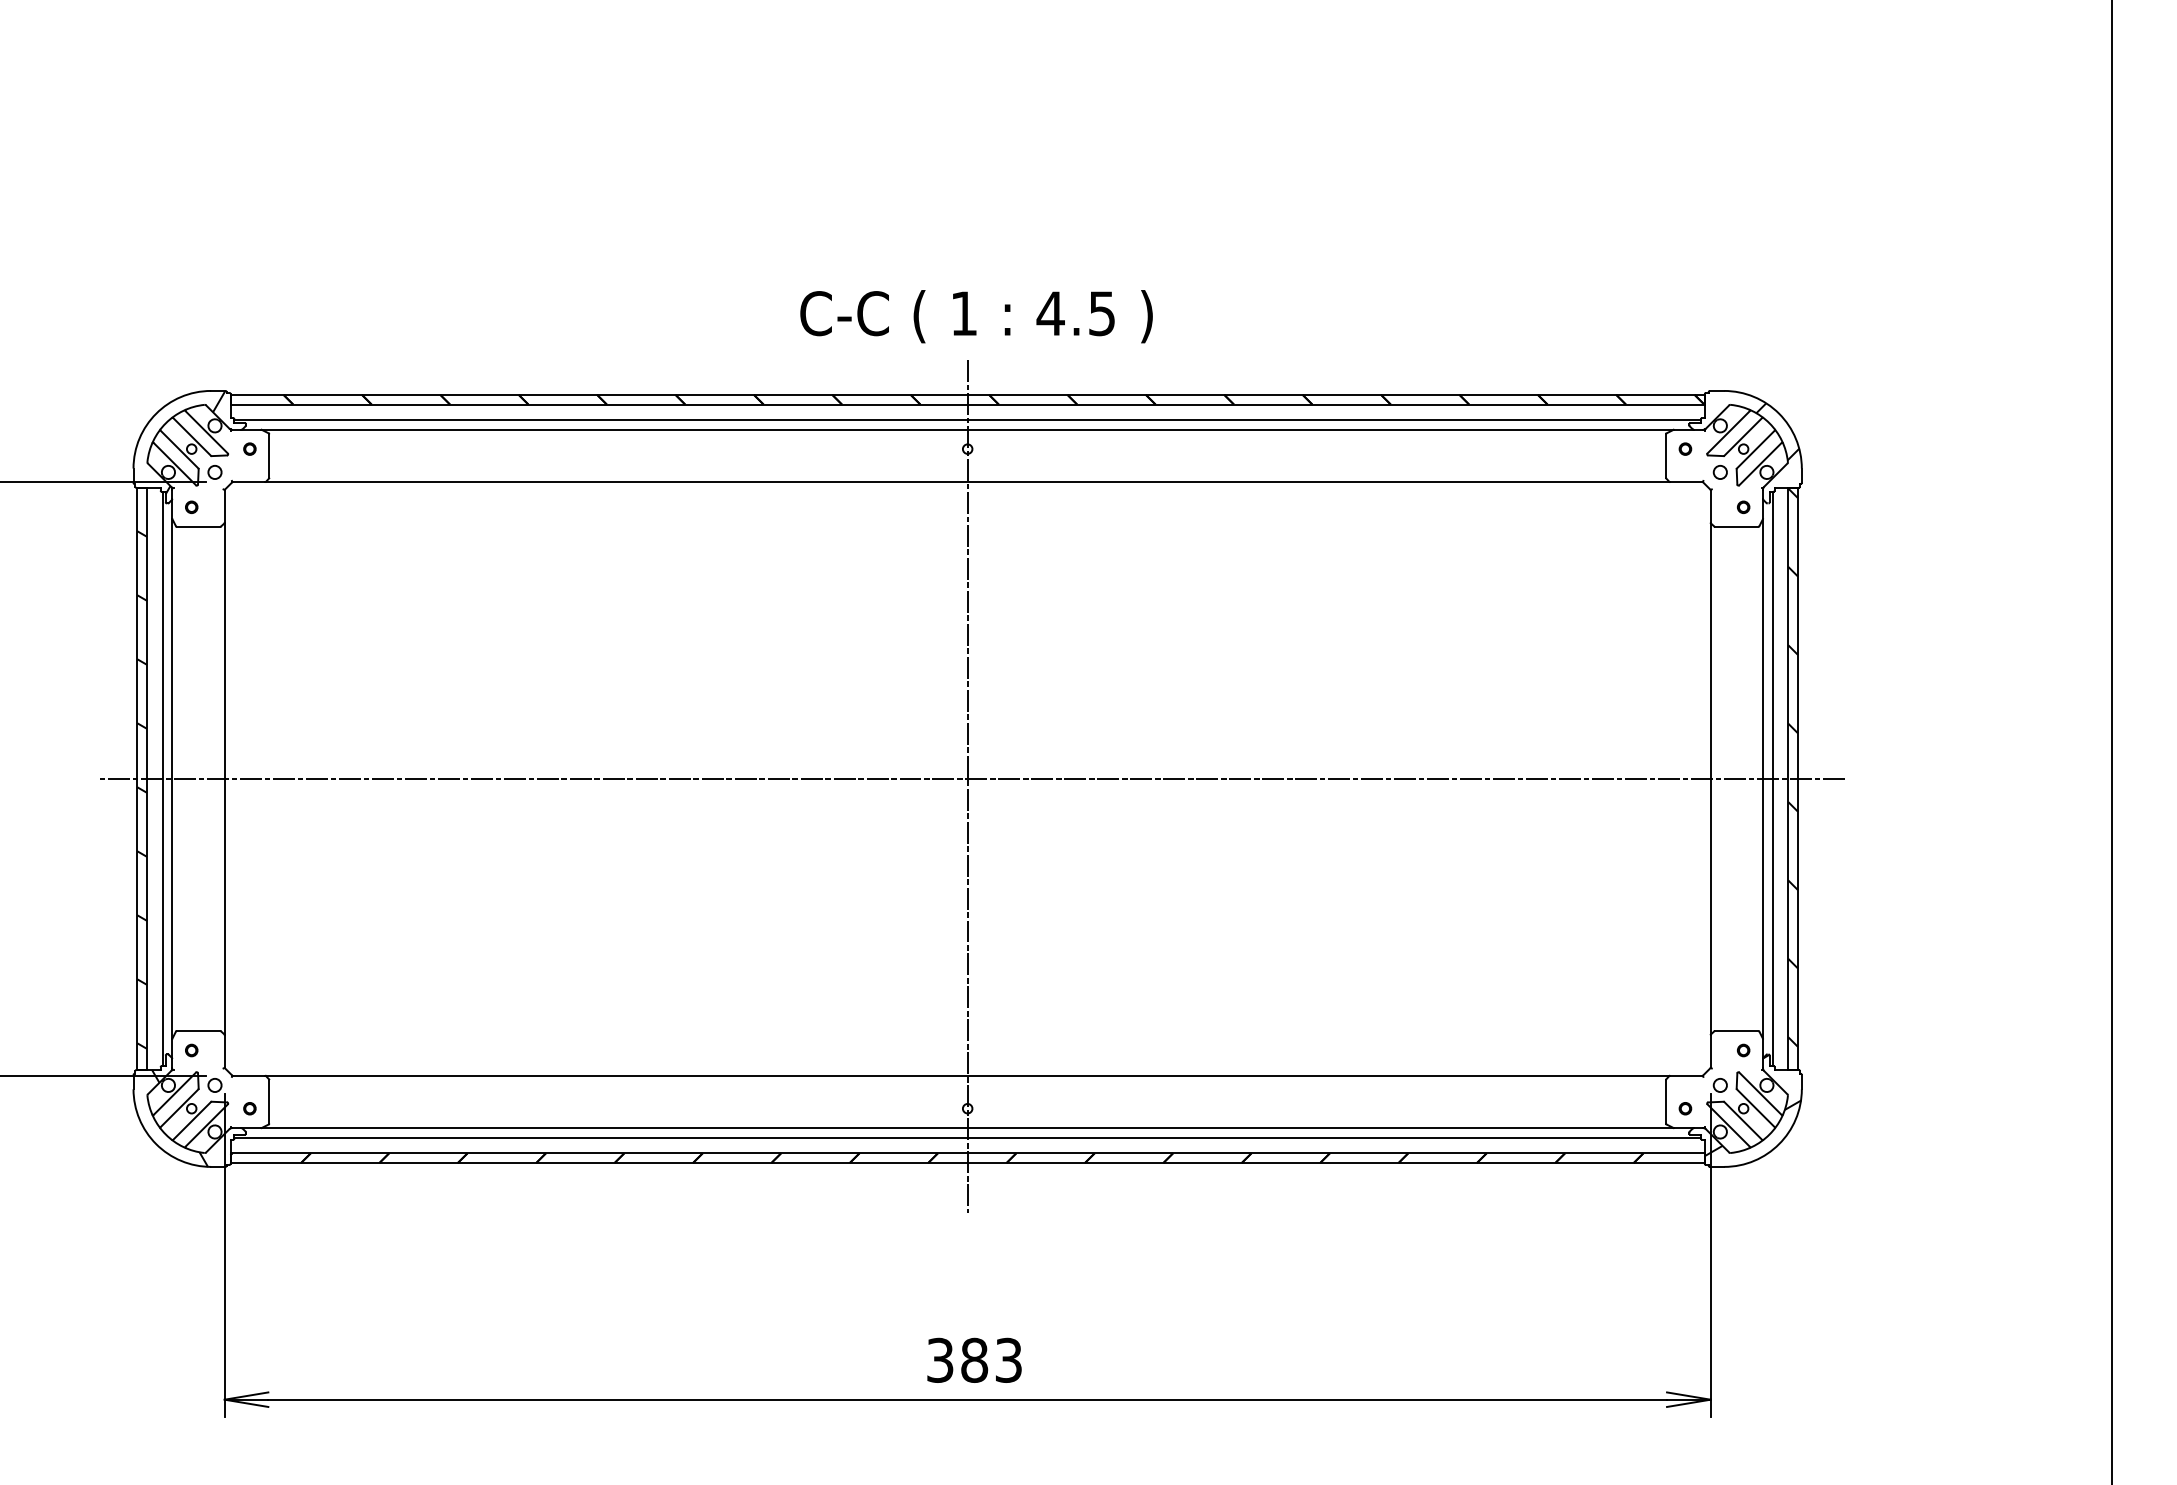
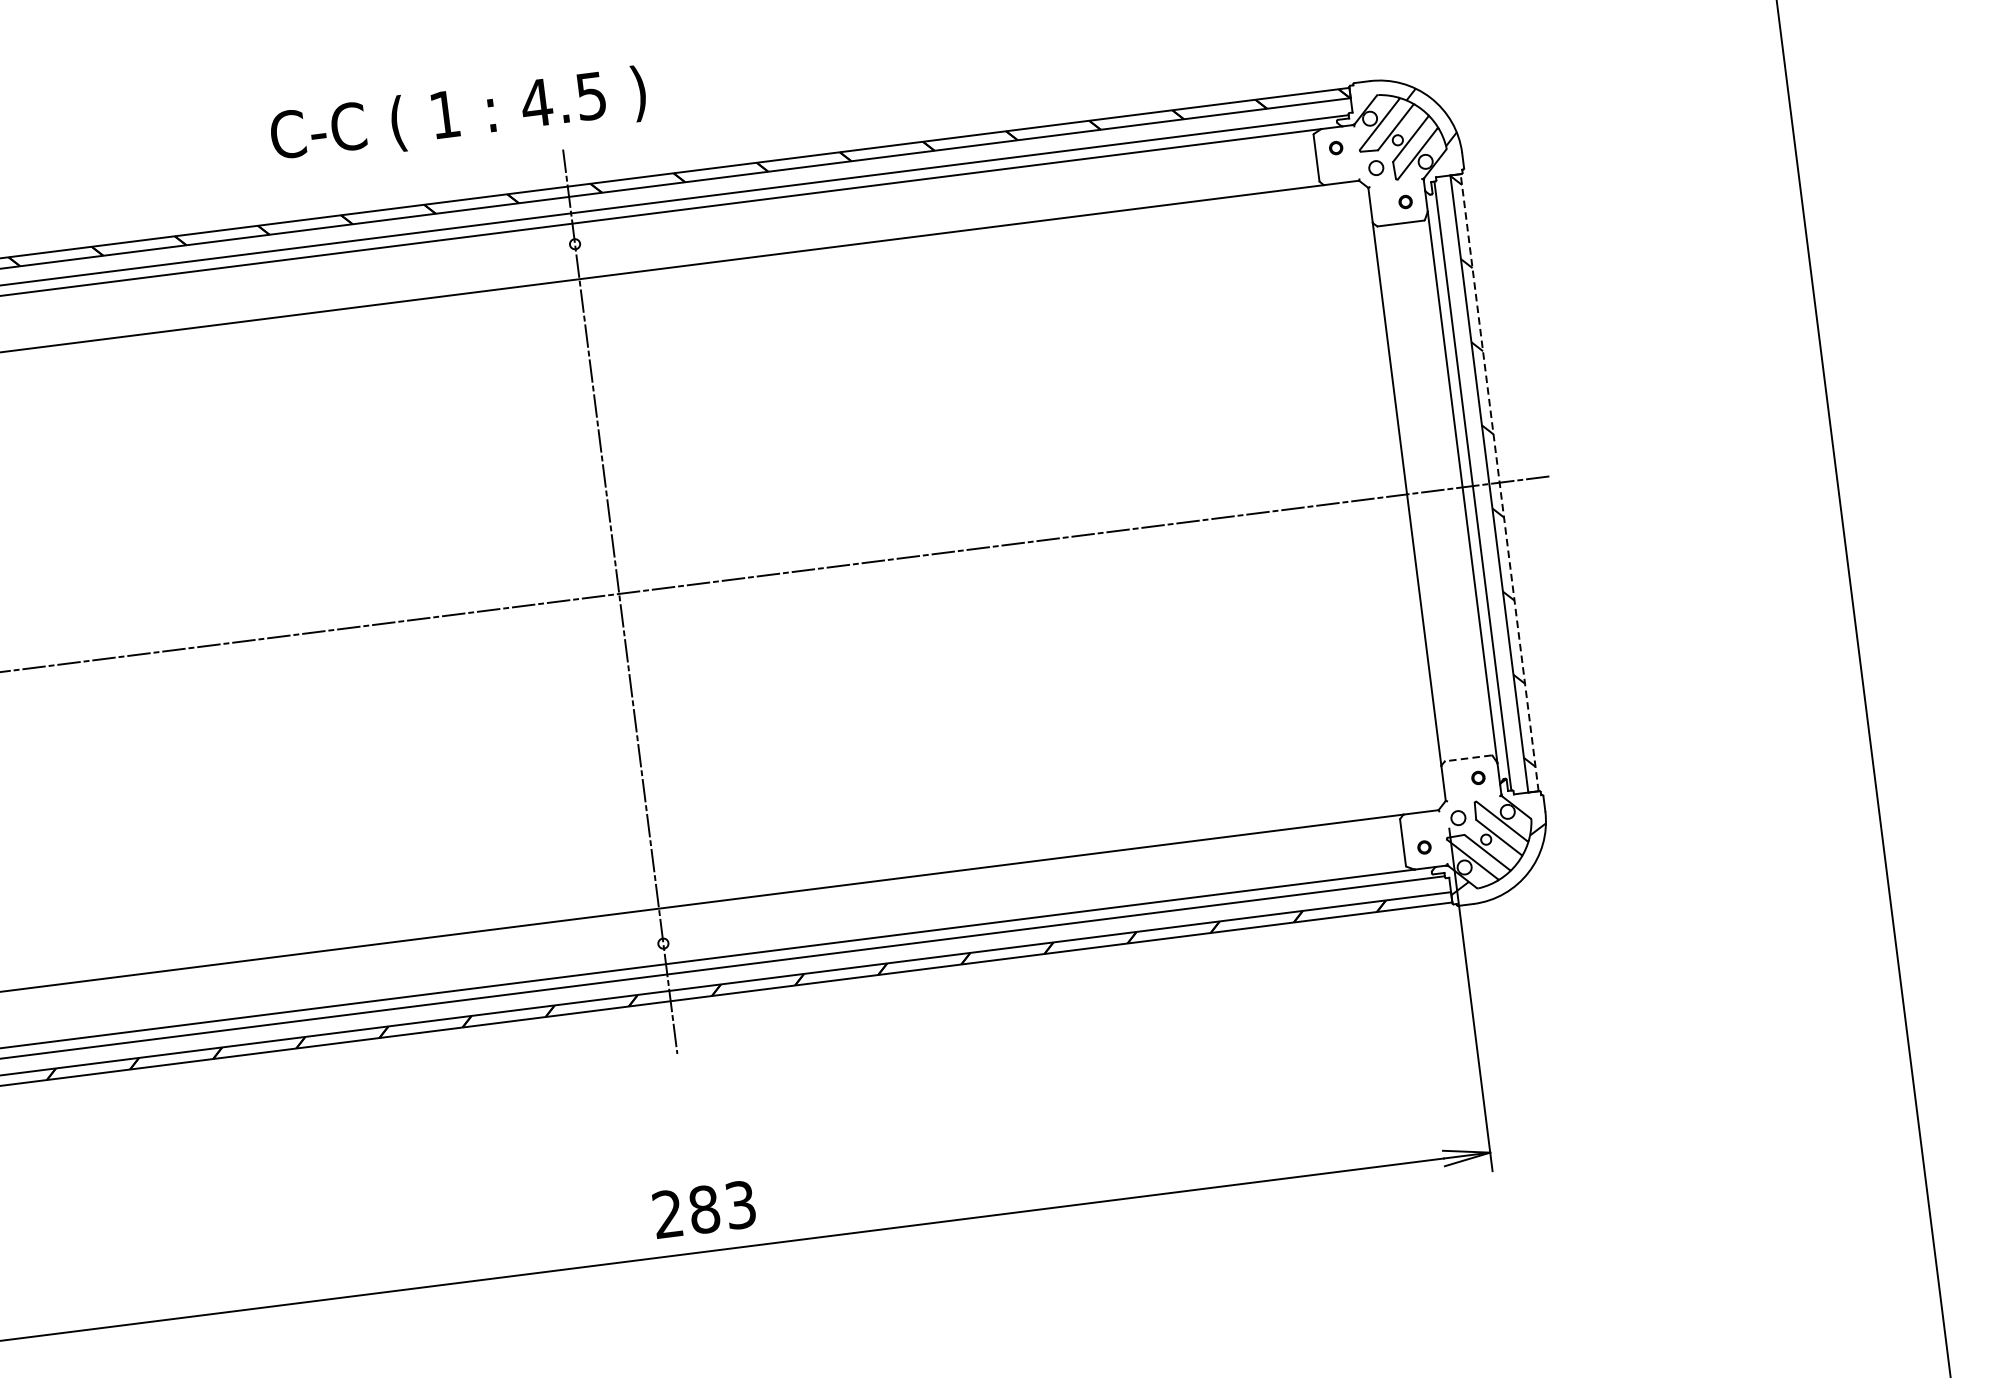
text: (976, 316) -> (458, 116), moved
line: (1797, 778) -> (1499, 482), solid -> dashed
line: (1736, 1031) -> (1468, 758), solid -> dashed
text: (940, 1360) -> (668, 1214), 383 -> 283

